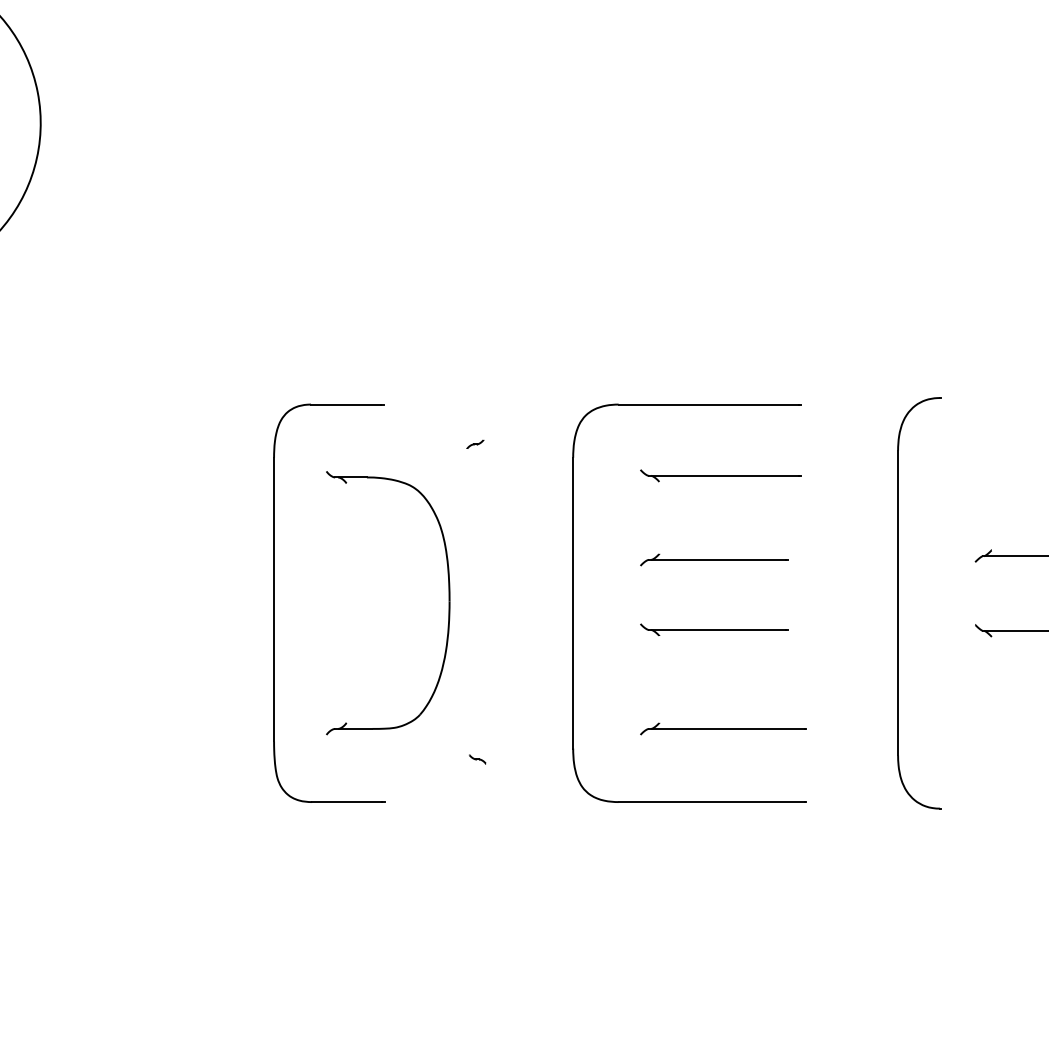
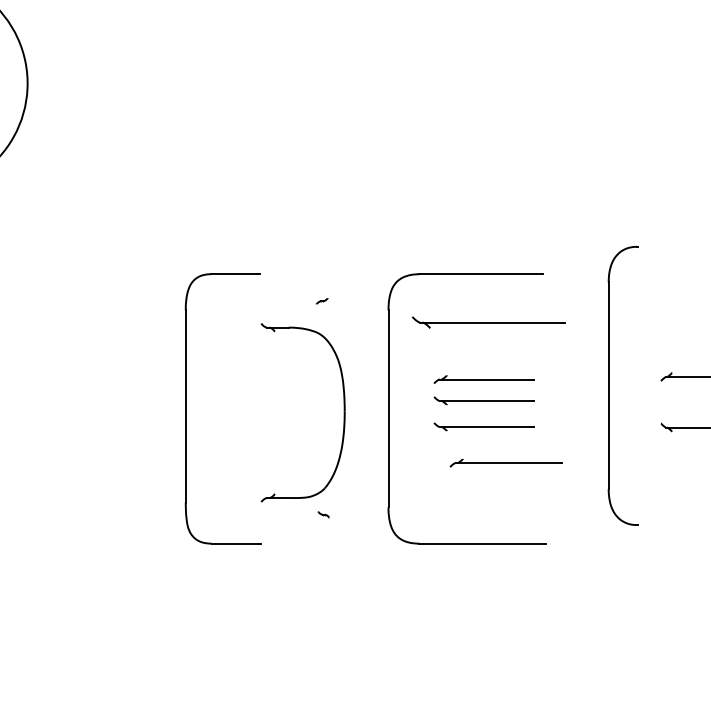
part: (720, 475) -> (488, 322), size x1.4
part: (713, 590) -> (483, 400), added
part: (447, 602) -> (343, 412), moved
part: (899, 602) -> (609, 385), moved
part: (722, 729) -> (505, 463), moved

